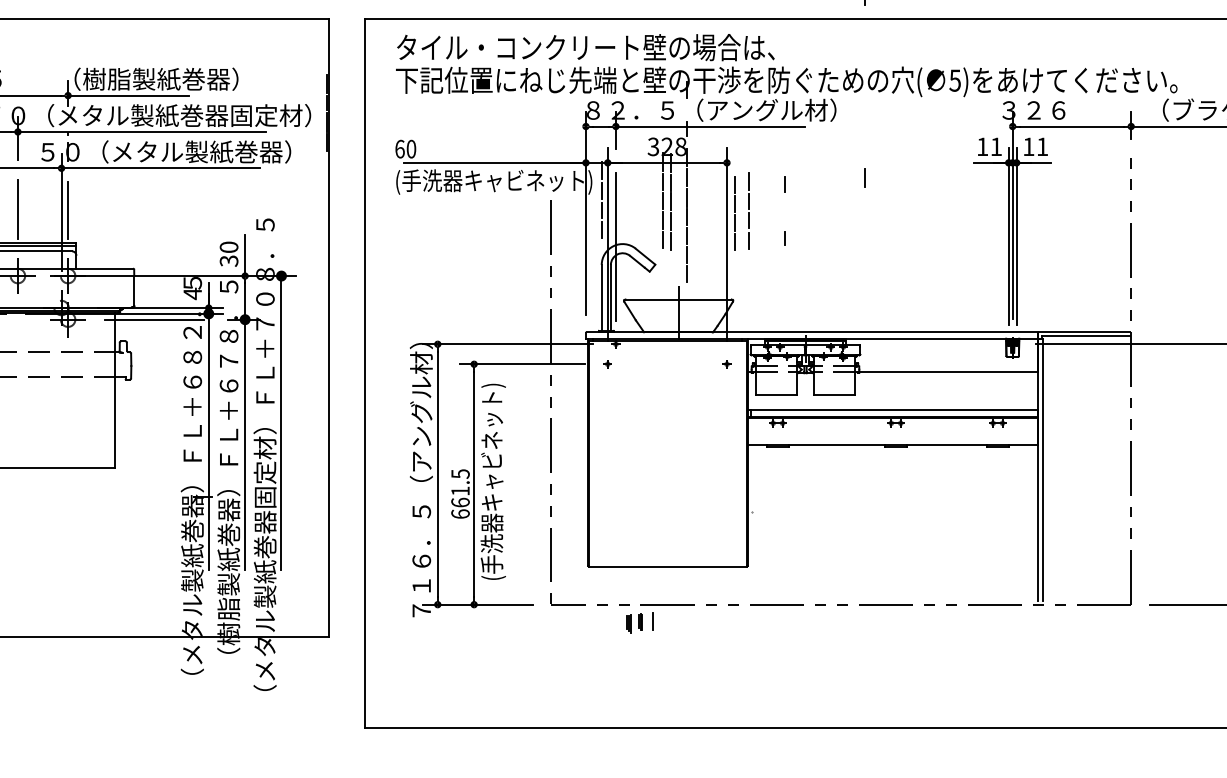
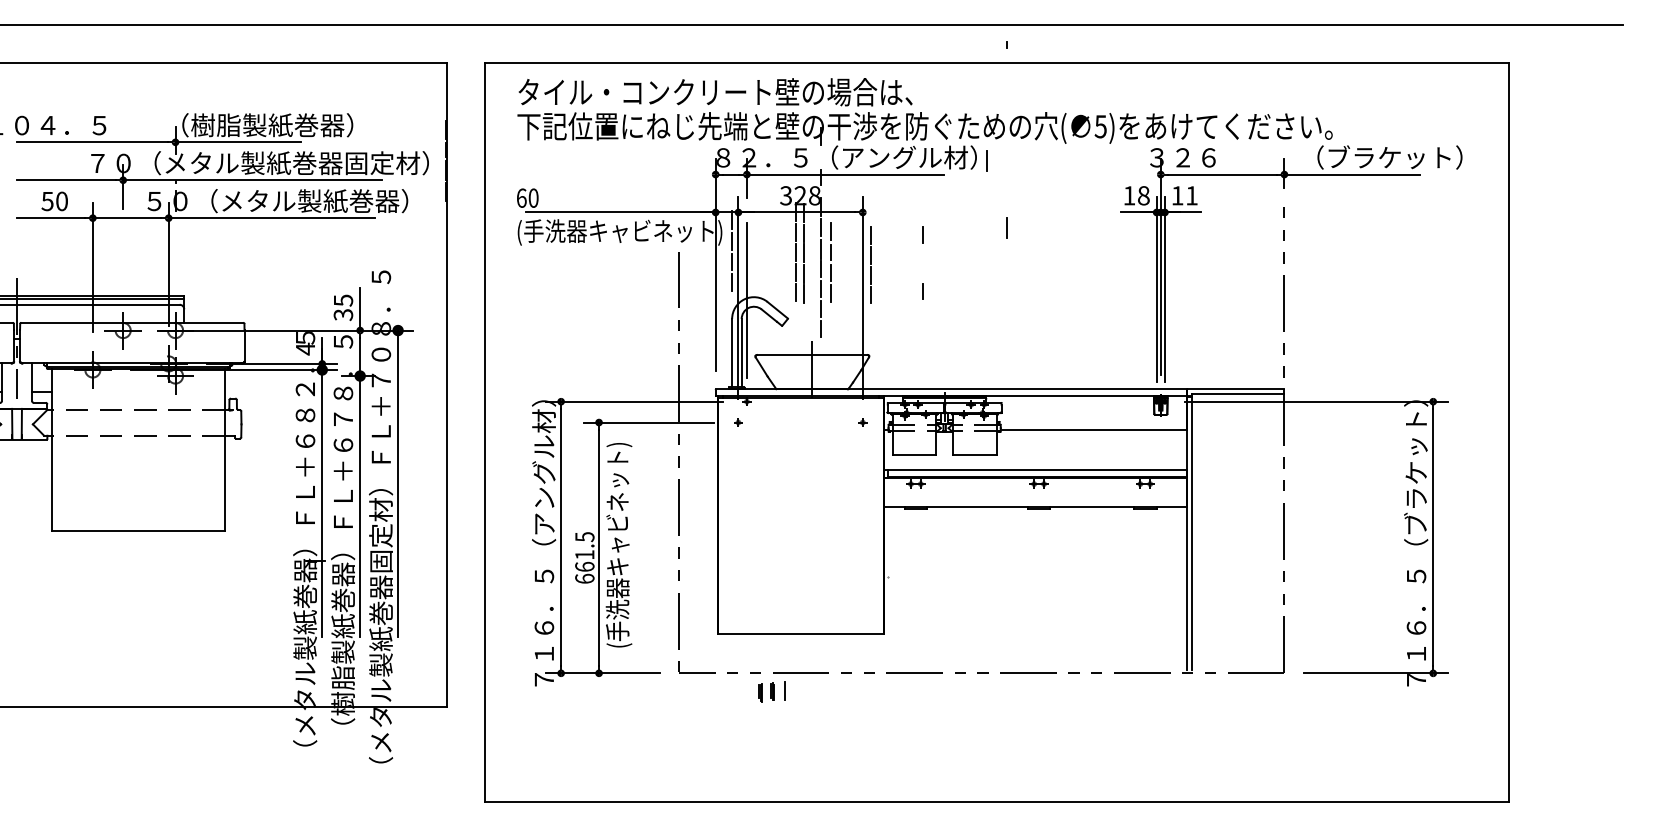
line: (845, 113) -> (986, 160), added
text: (996, 146) -> (1143, 195), 11 -> 18
line: (748, 208) -> (830, 260), moved
line: (18, 209) -> (123, 261), removed
line: (68, 210) -> (175, 262), removed
text: (229, 247) -> (343, 300), 30 -> 35
line: (153, 320) -> (264, 376), removed

